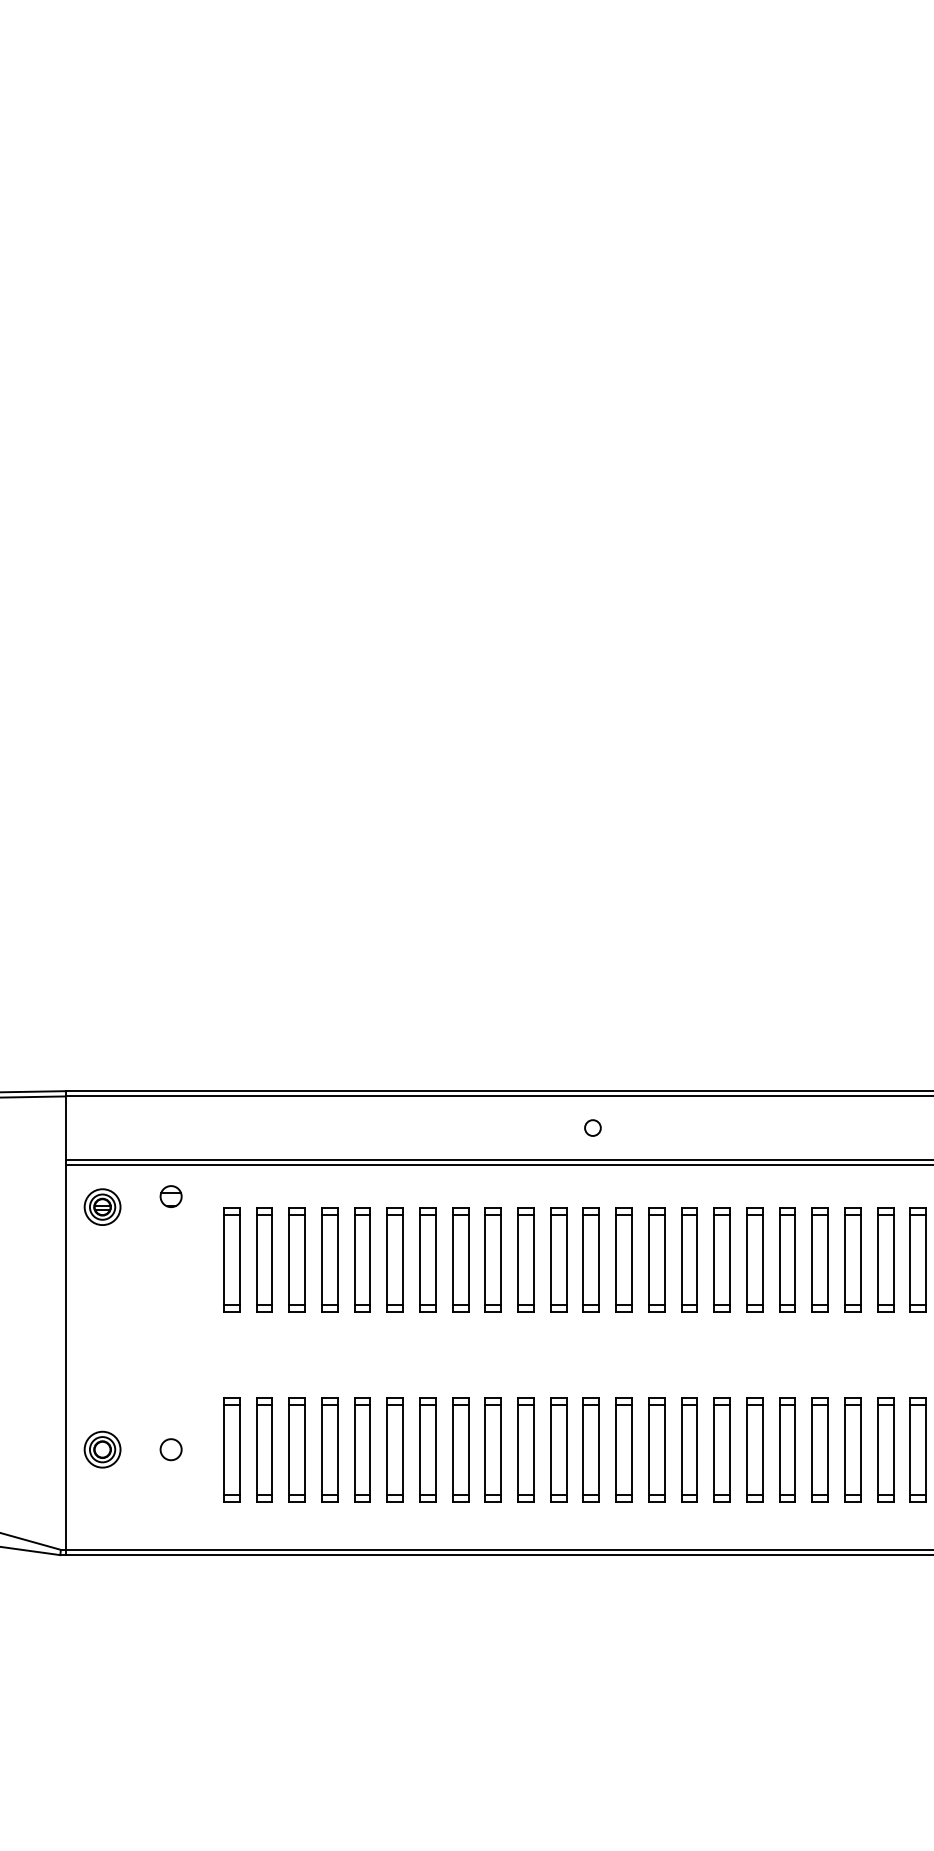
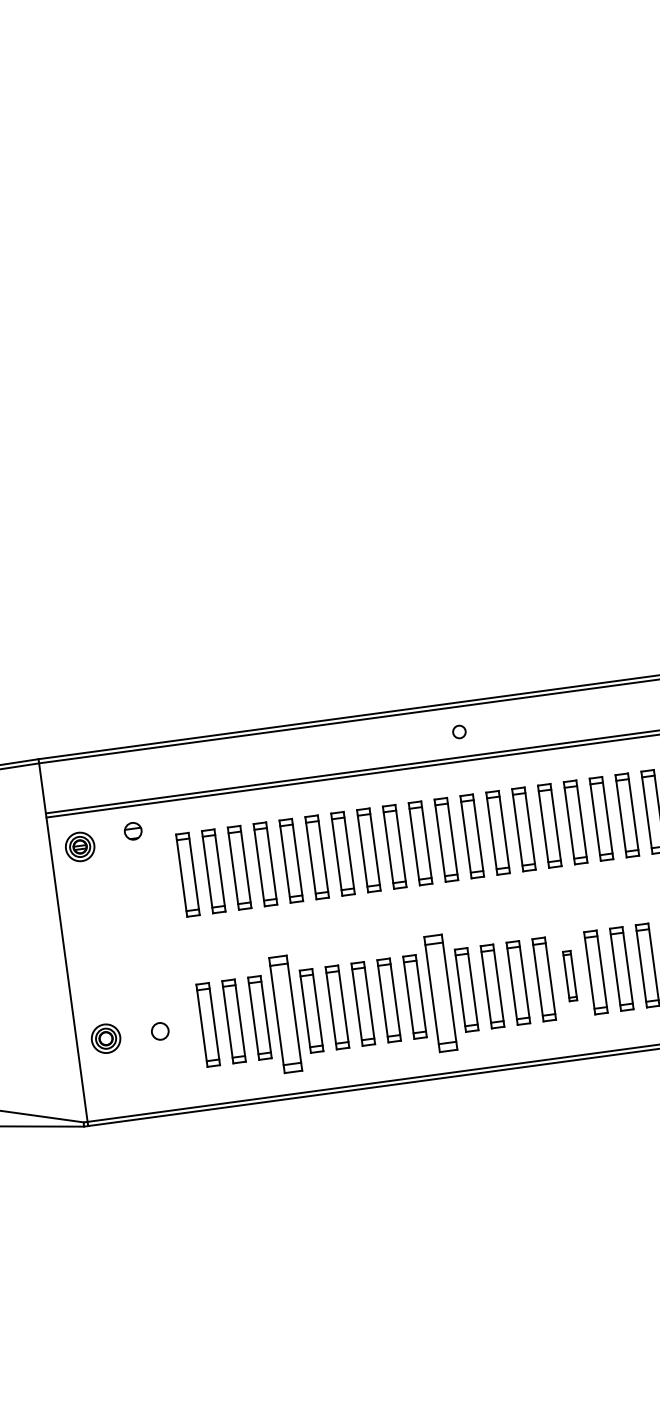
part: (329, 1449) -> (285, 1014), size x1.4
part: (525, 1449) -> (440, 993), size x1.4
part: (689, 1449) -> (570, 975), size x0.6

